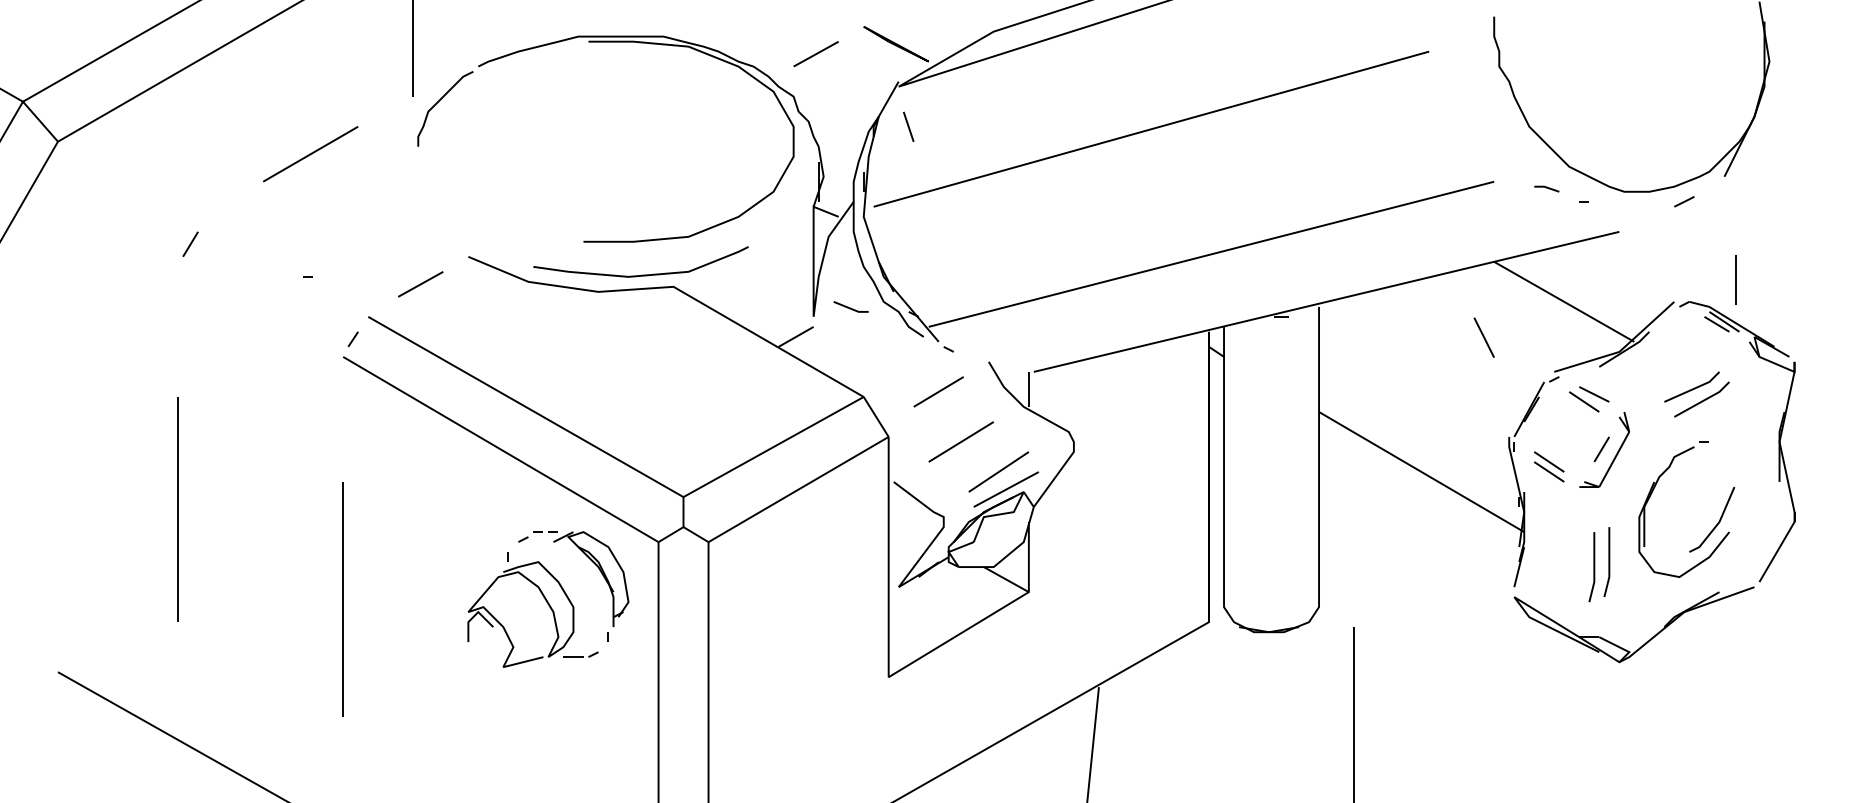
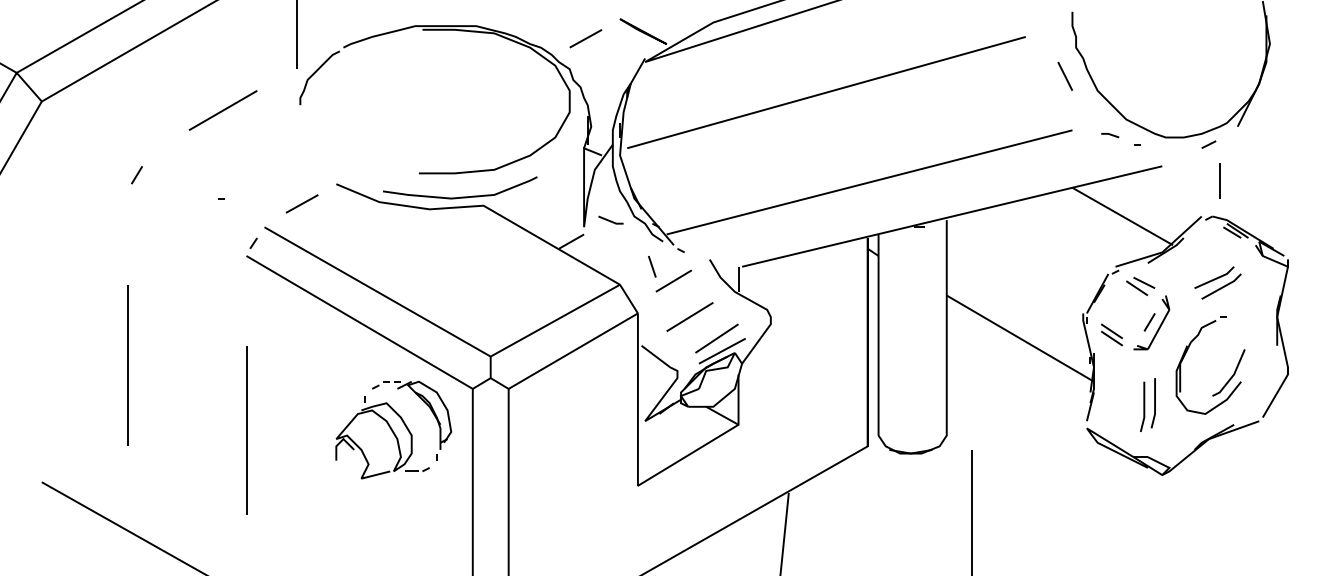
line: (908, 126) -> (652, 266), moved
line: (1735, 279) -> (1219, 180), moved
line: (1483, 337) -> (1064, 76), moved

